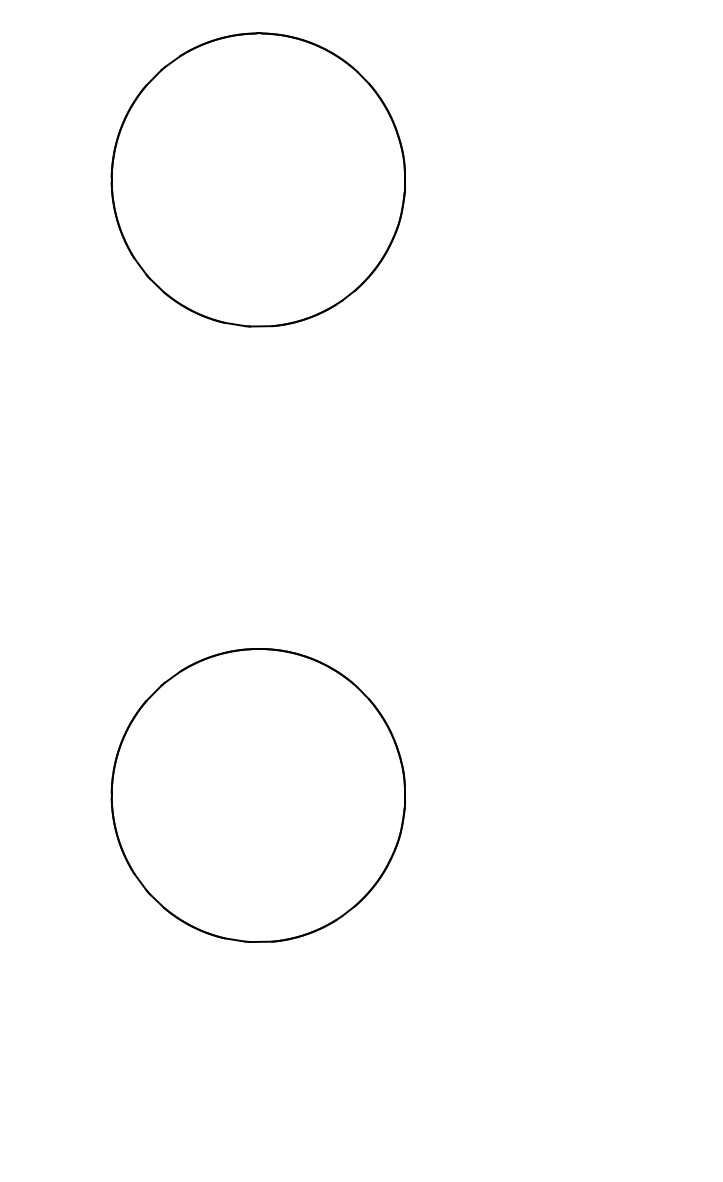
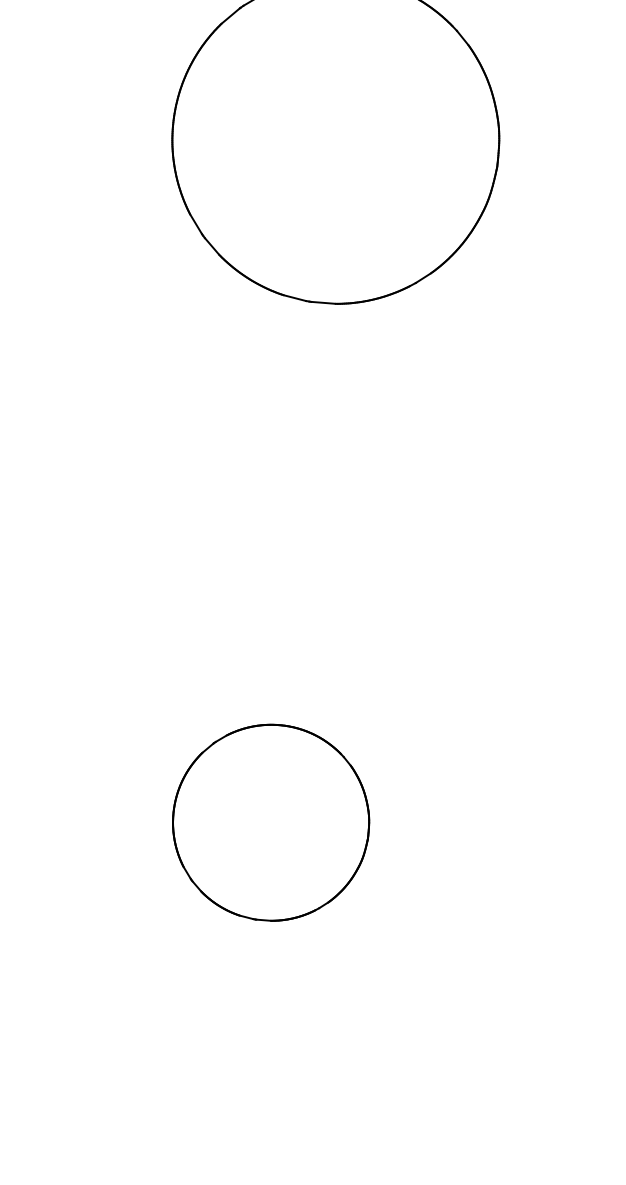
part: (257, 795) -> (270, 822), size x0.6

